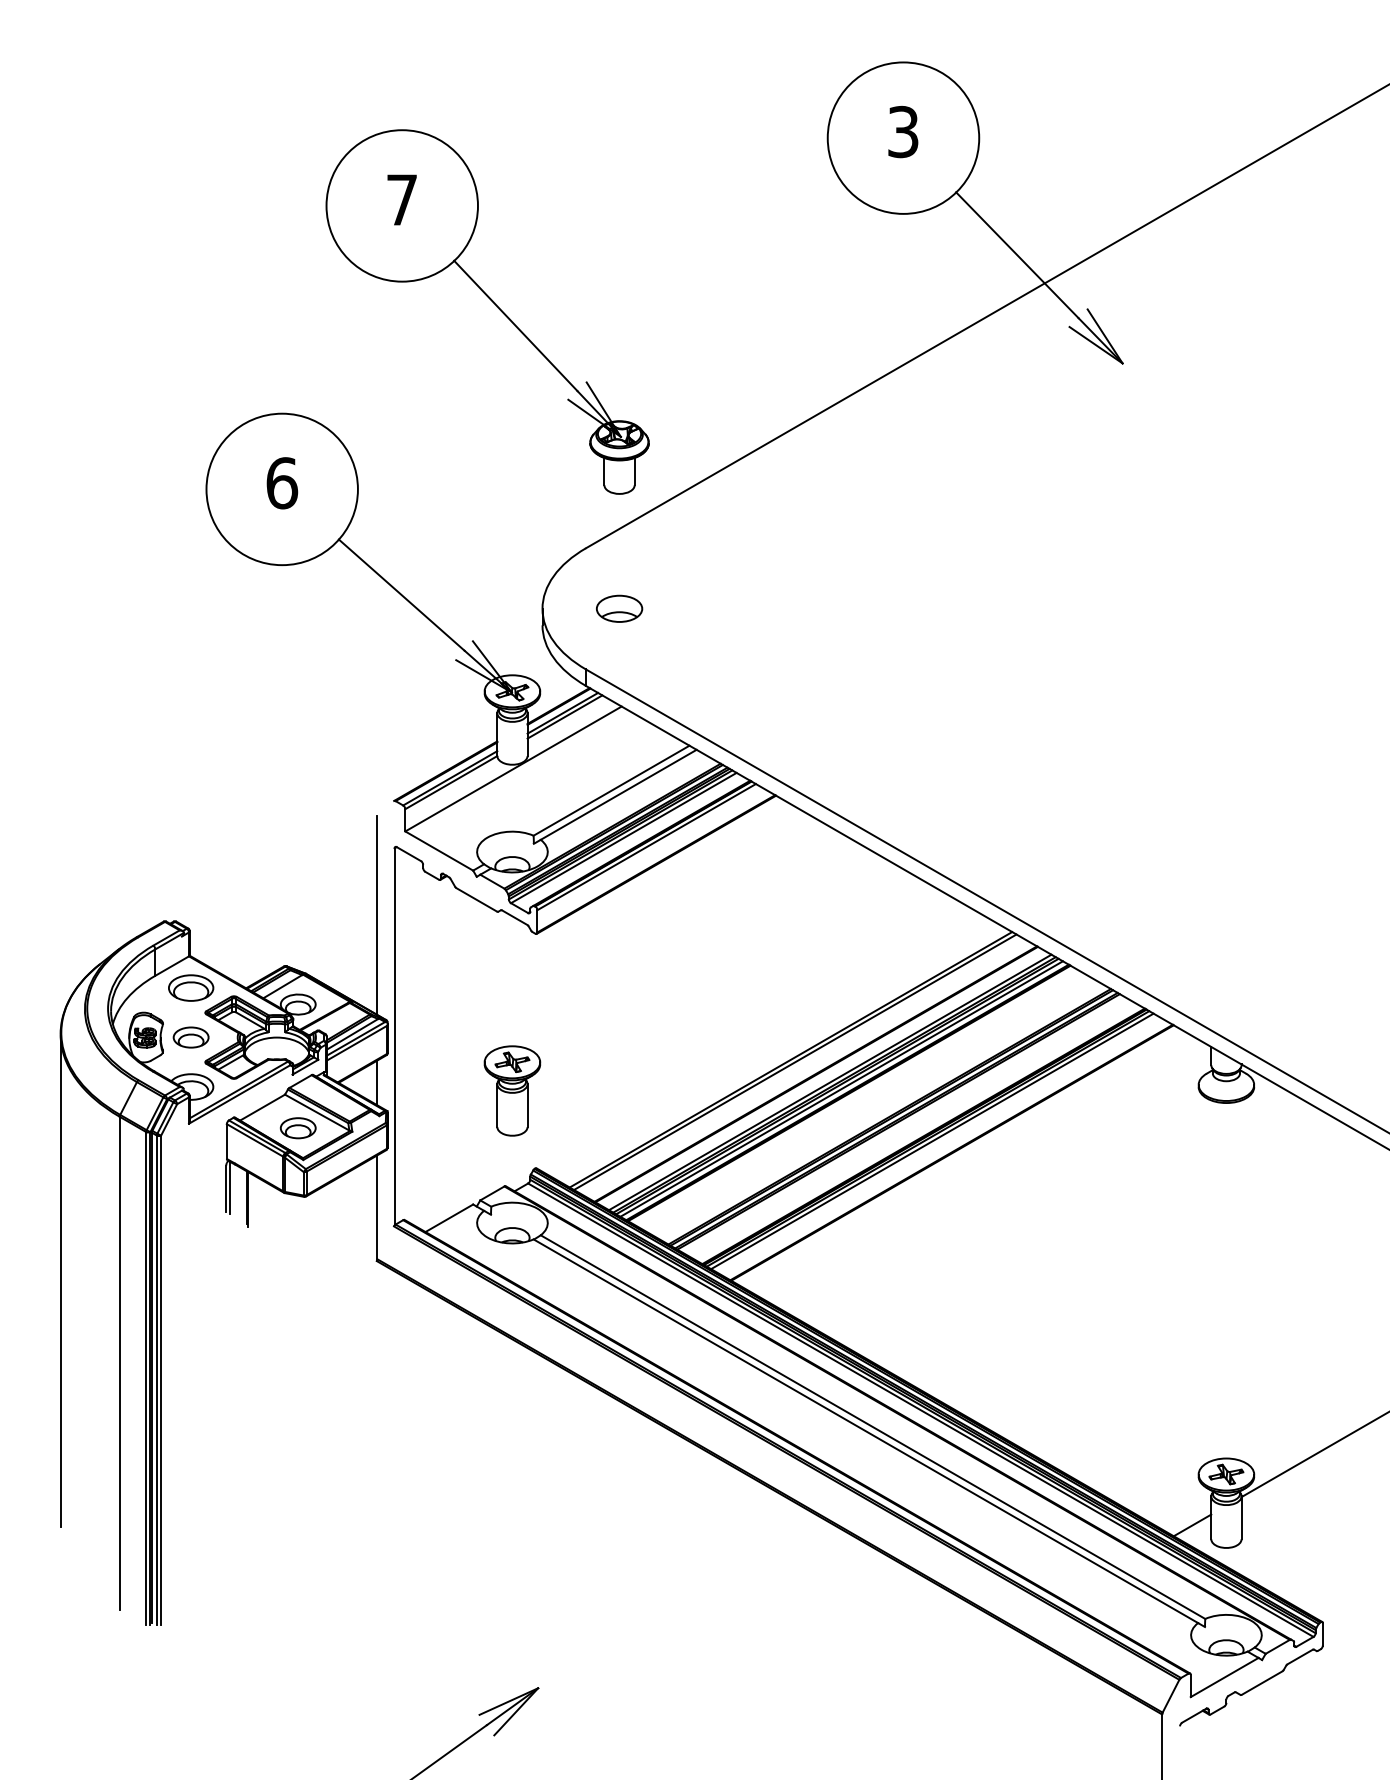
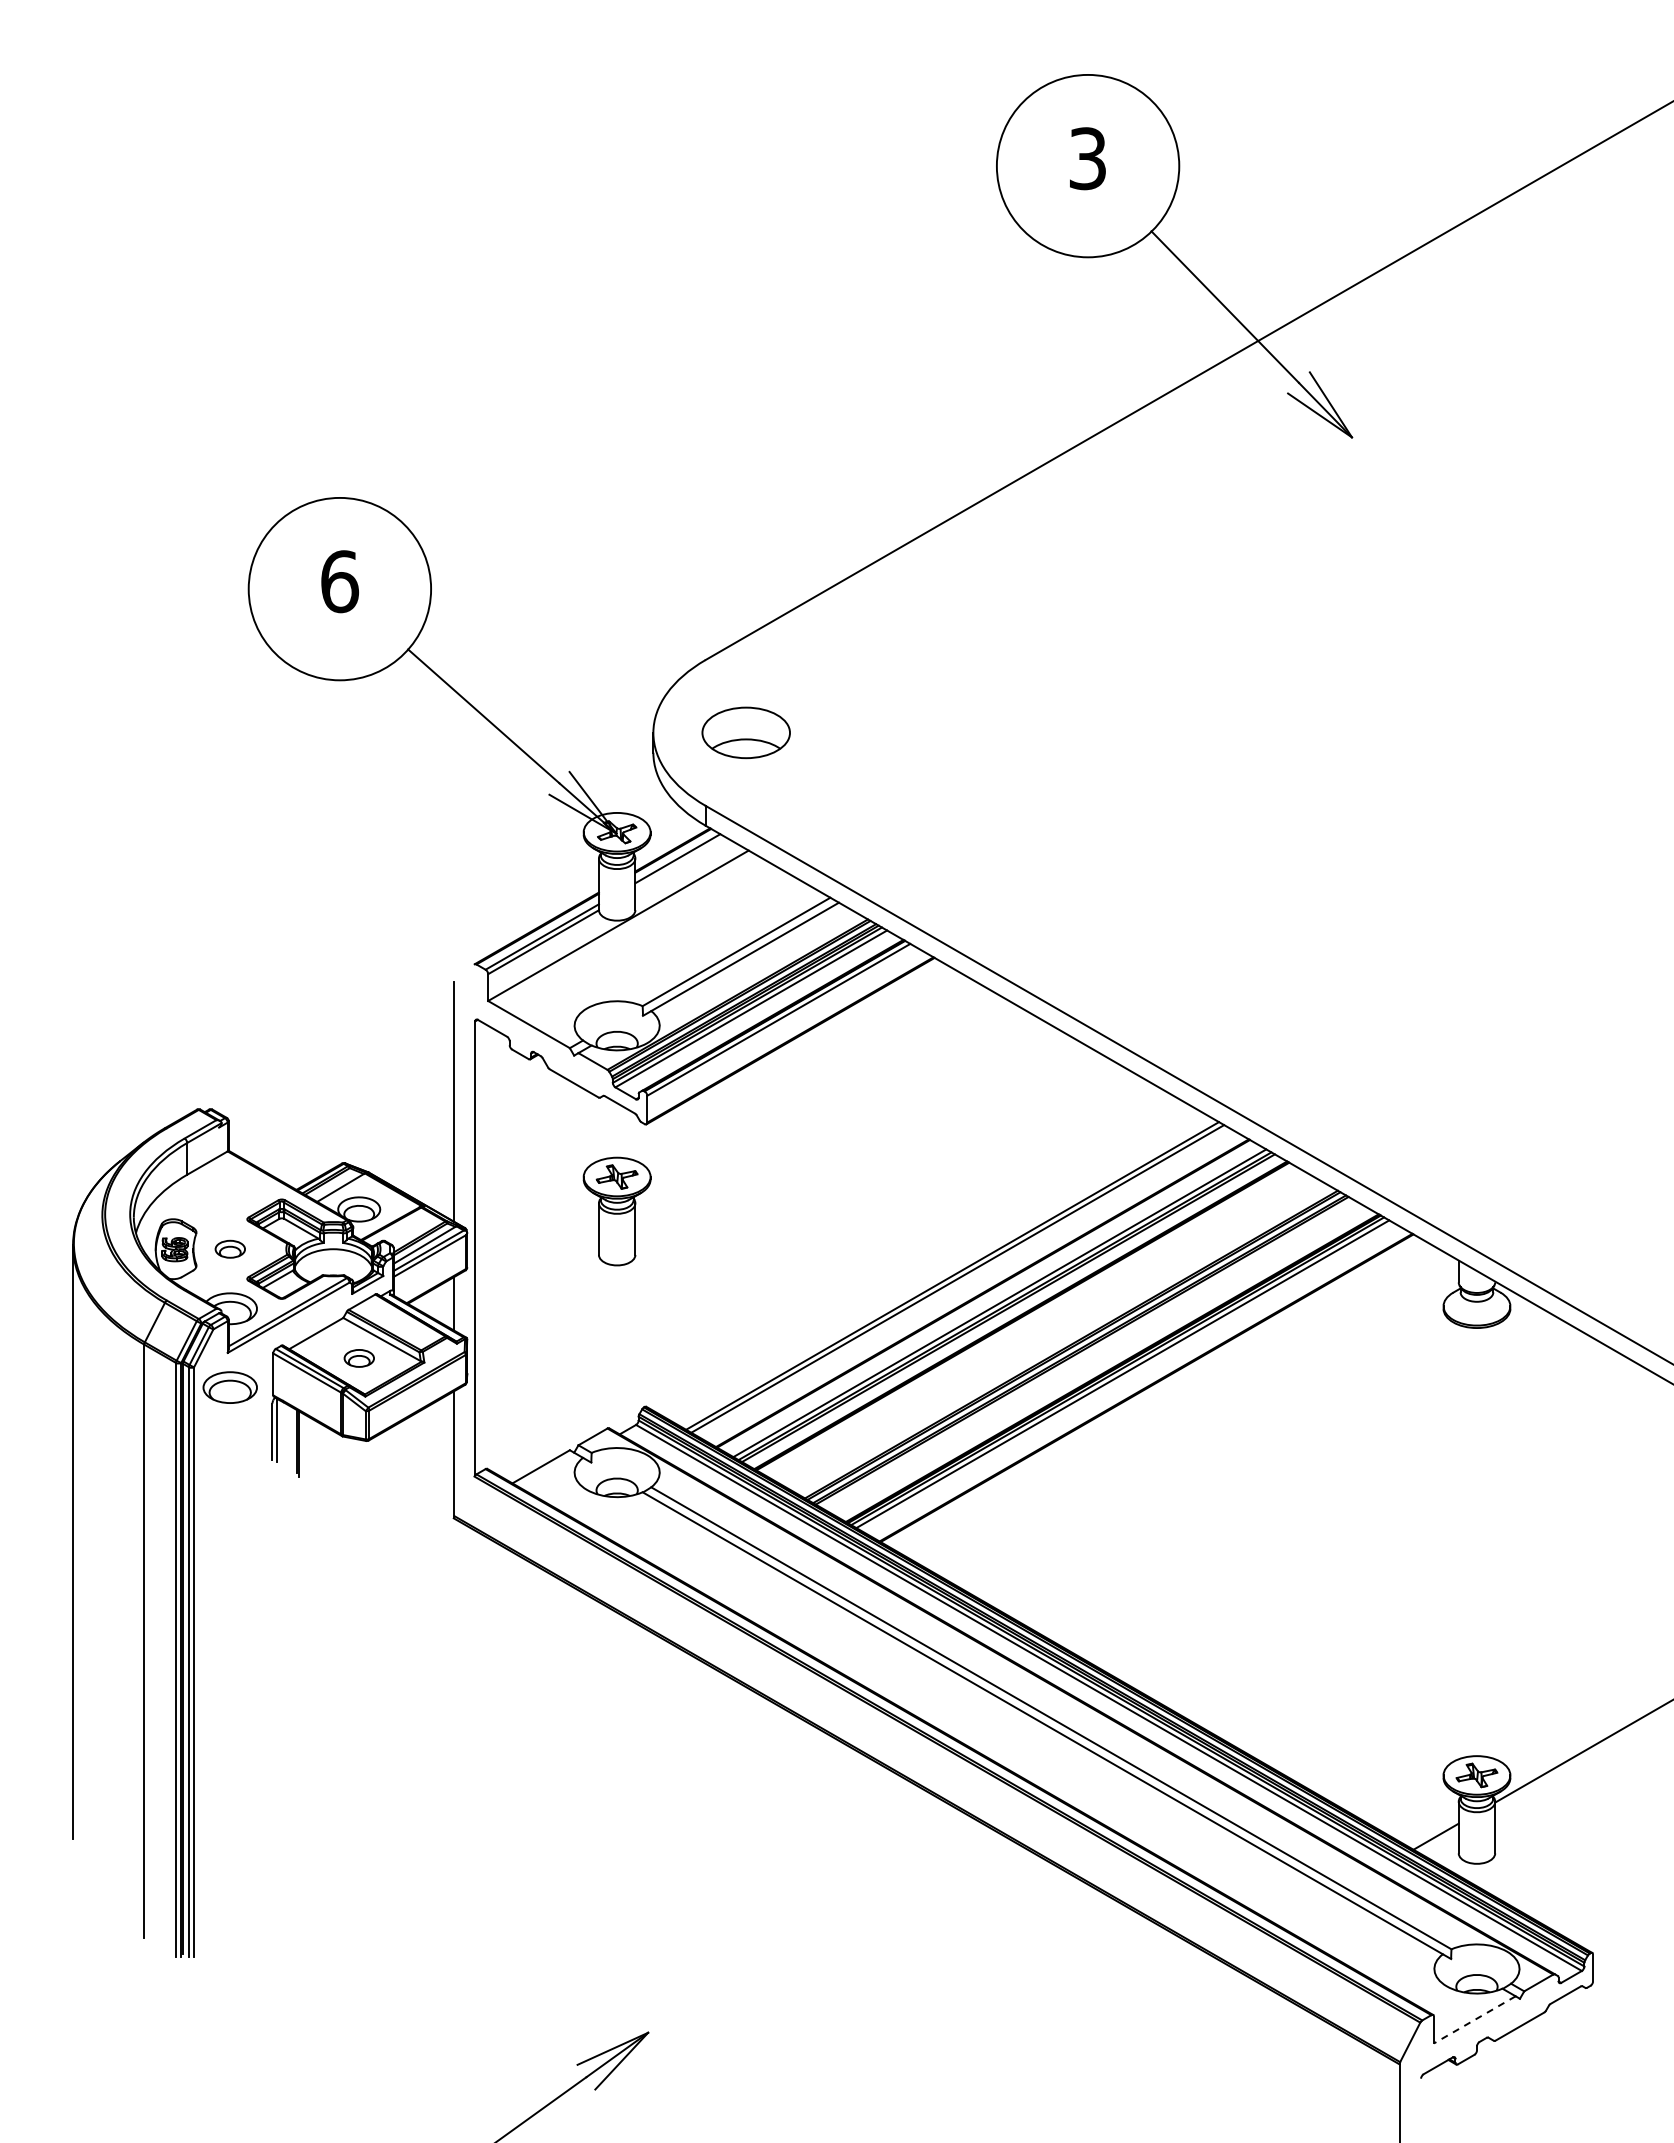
part: (494, 304) -> (595, 366), removed
part: (619, 608) -> (745, 732), size x1.6
line: (565, 717) -> (680, 863), removed
part: (190, 987) -> (229, 1387), moved
part: (191, 1037) -> (230, 1249), size x0.7
line: (841, 1089) -> (1013, 1311), removed
part: (511, 1090) -> (616, 1211), moved
part: (298, 1128) -> (359, 1358), size x0.7
line: (1224, 1678) -> (1474, 2020), solid -> dashed

